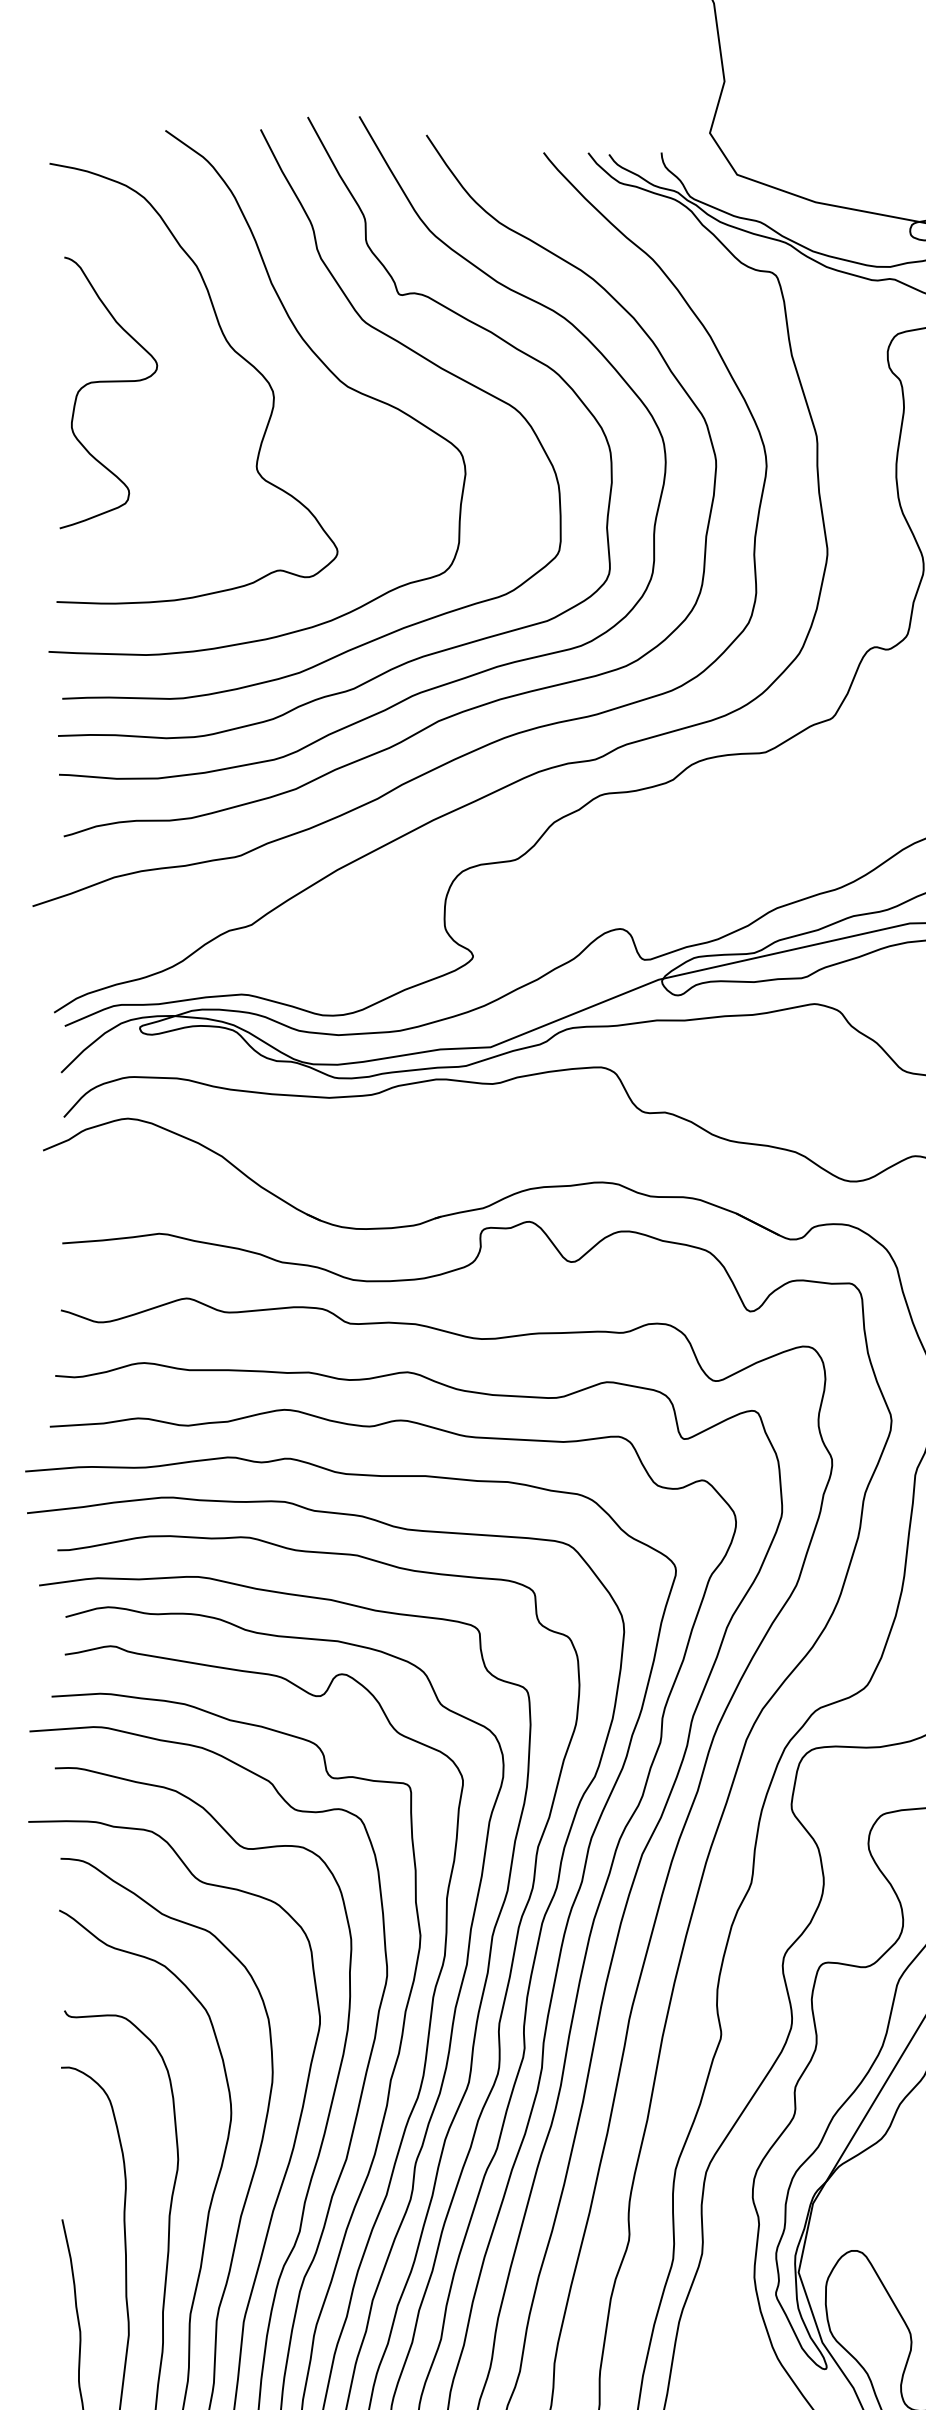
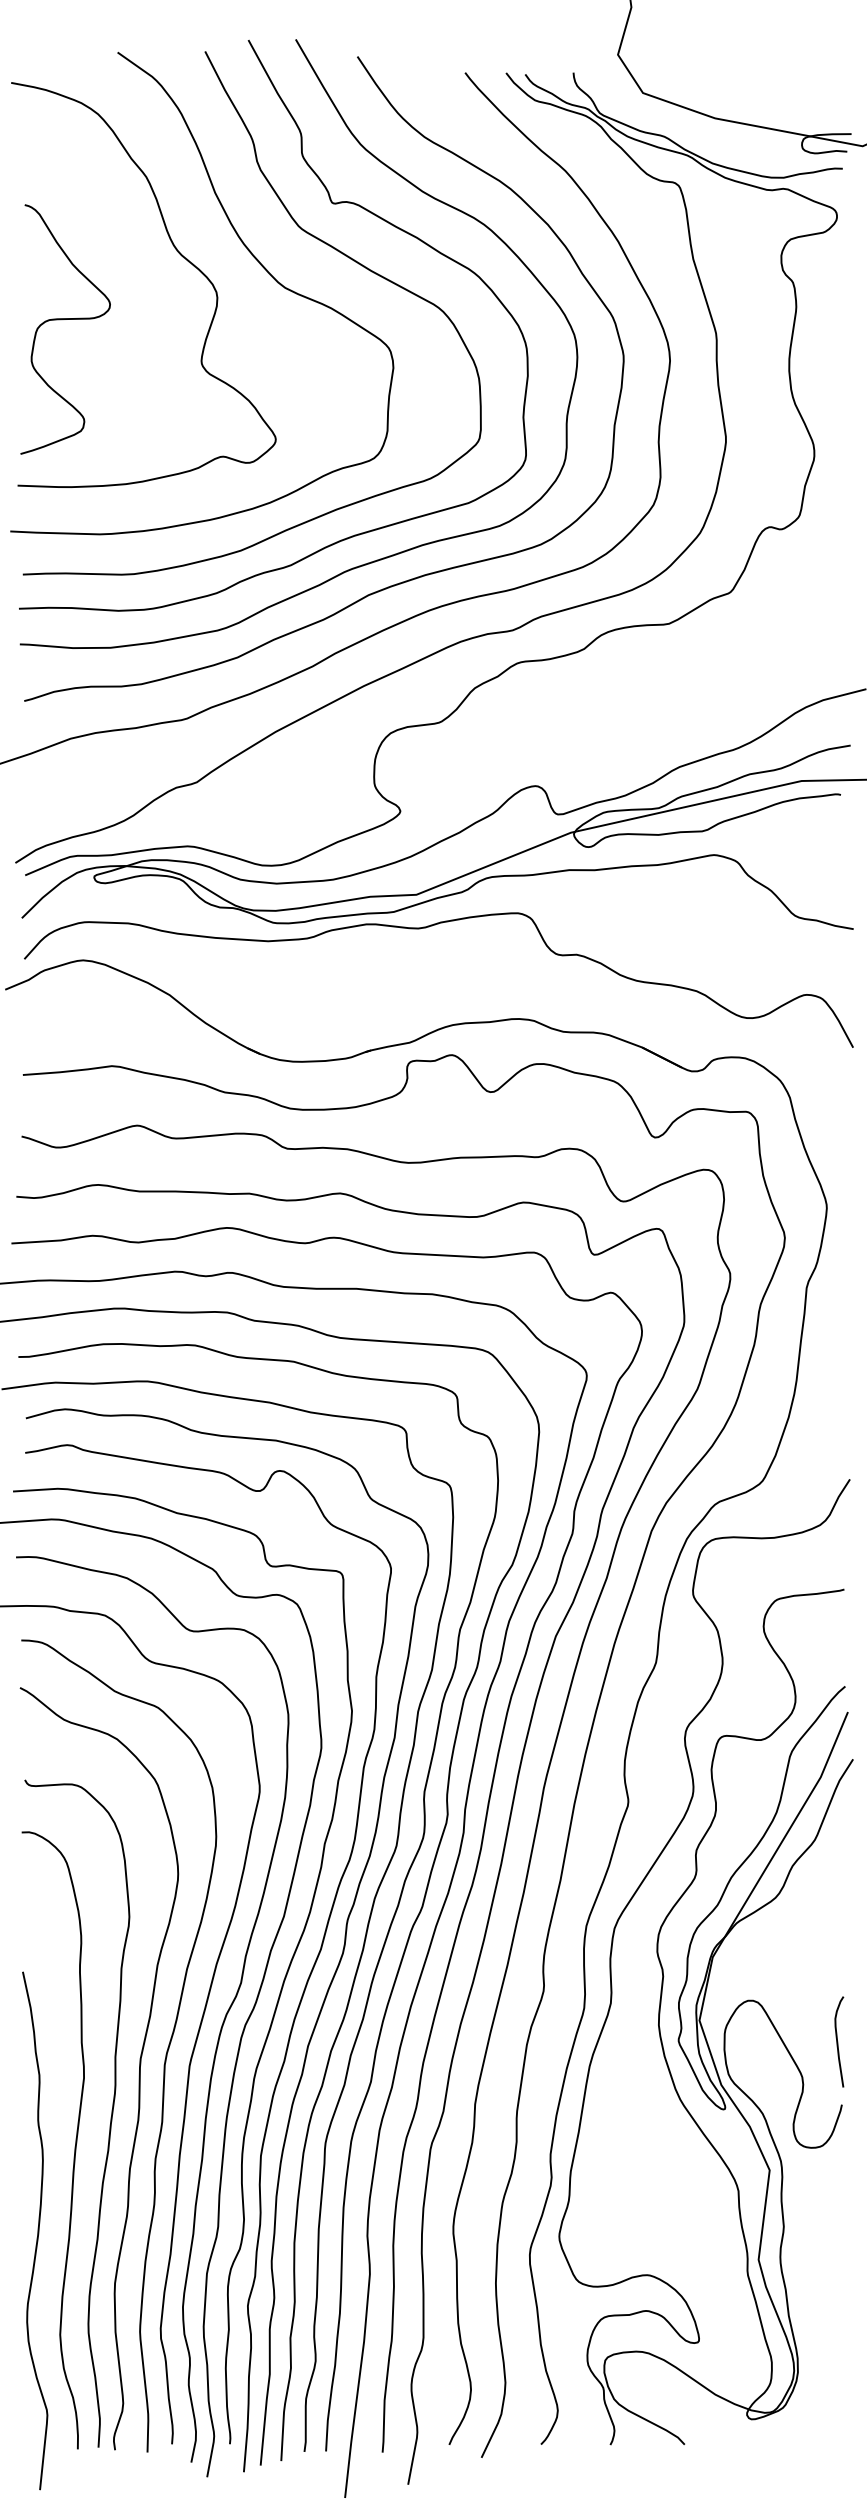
curve: (105, 383) -> (62, 320), moved

